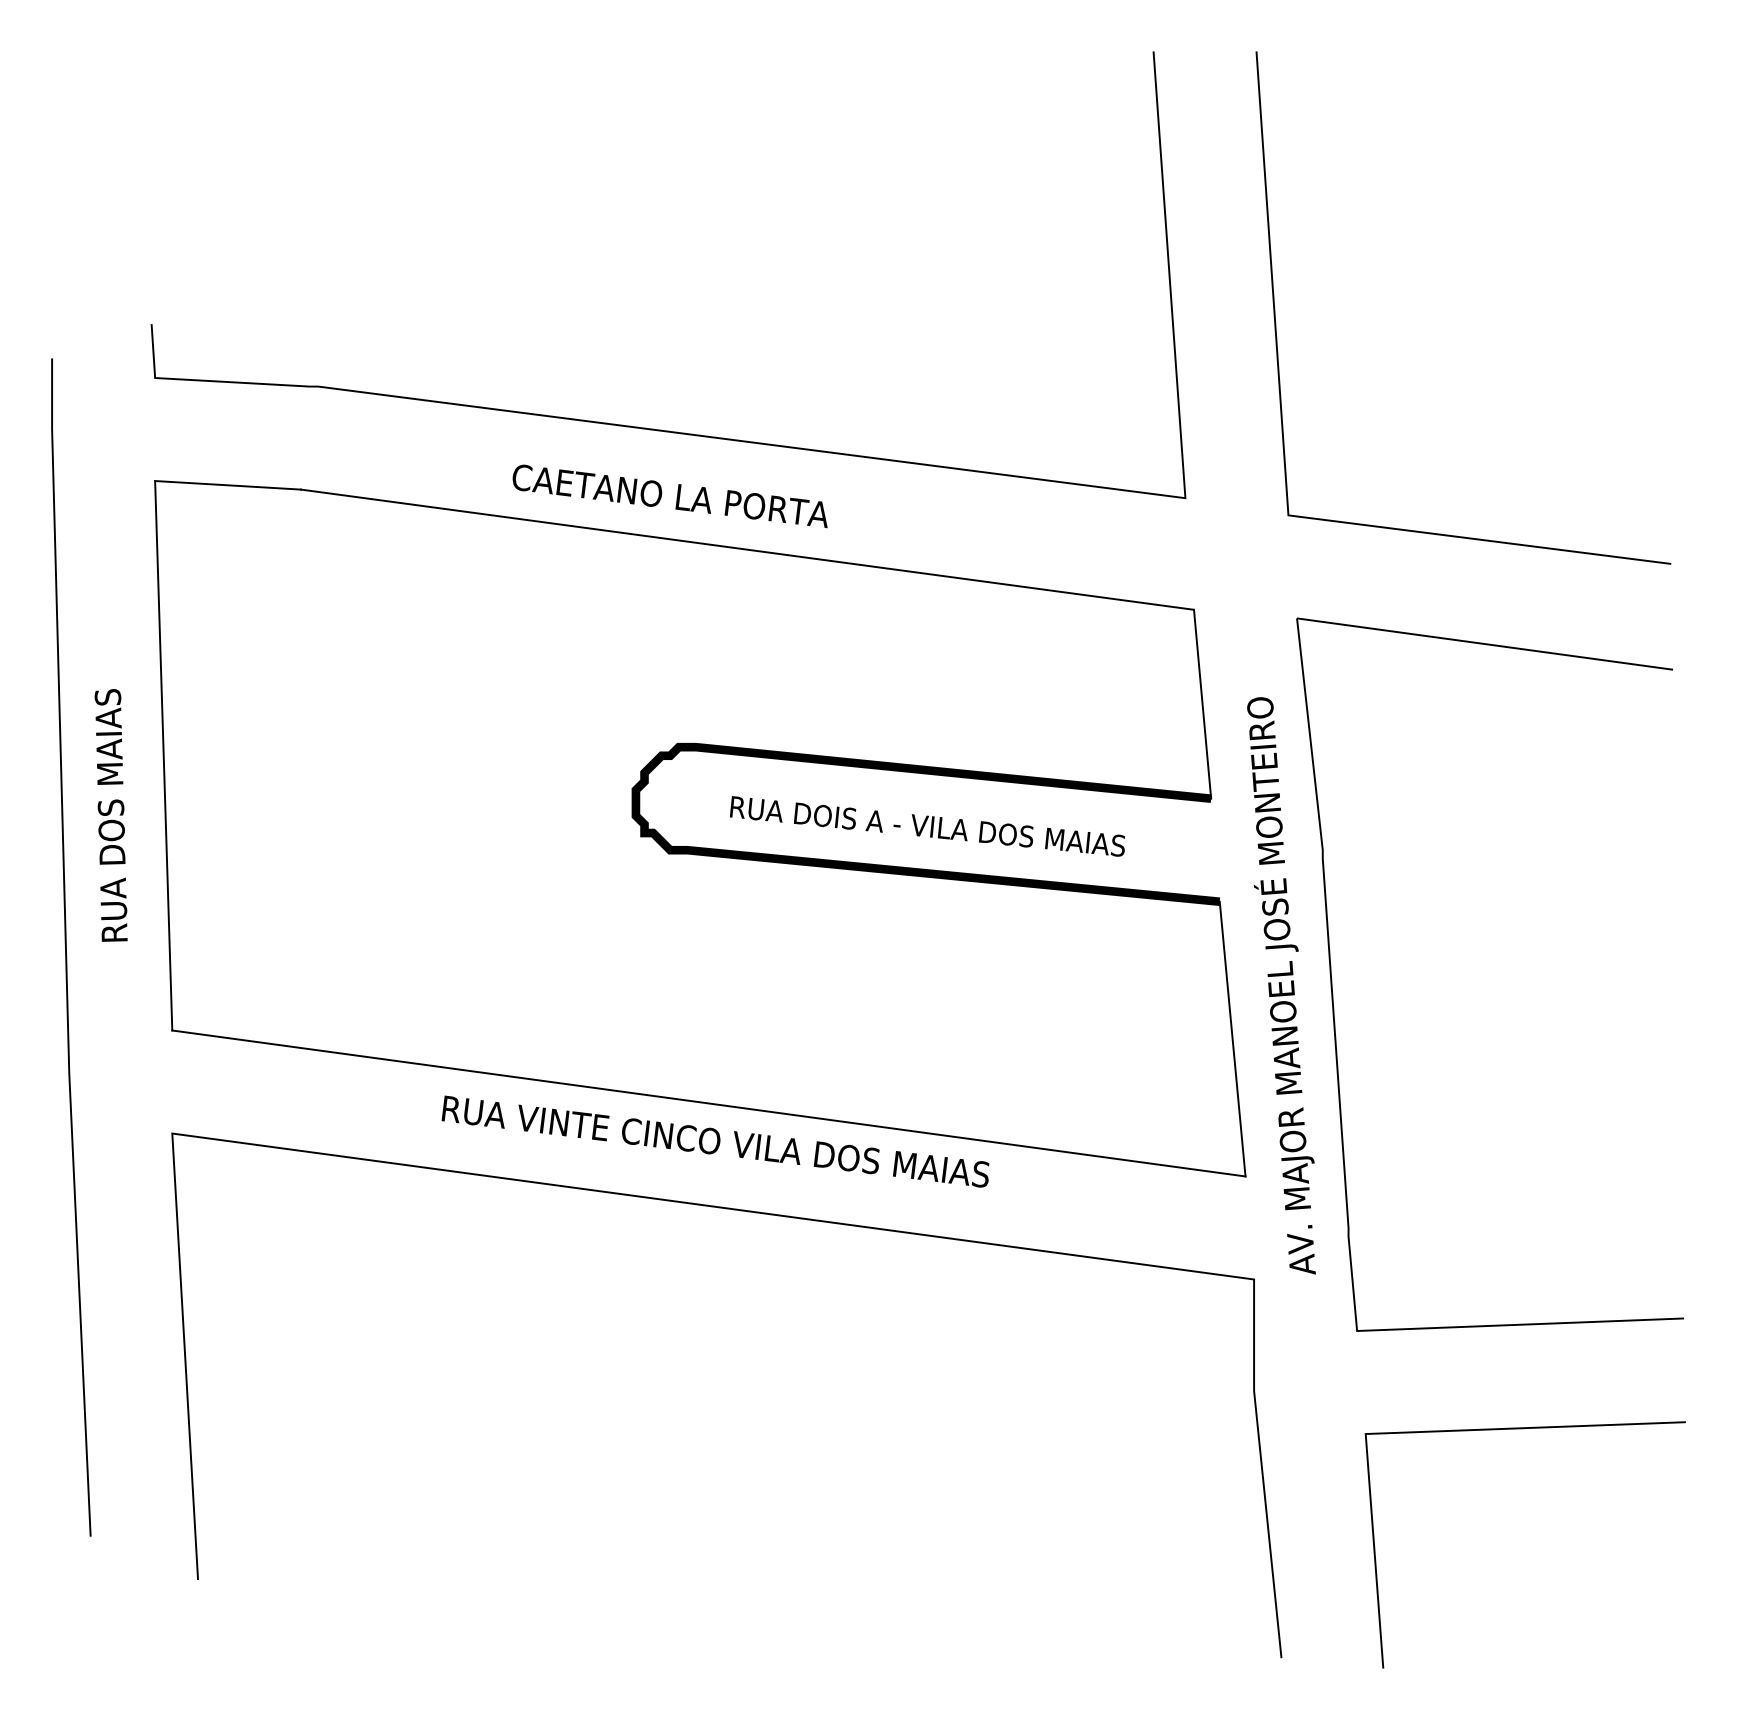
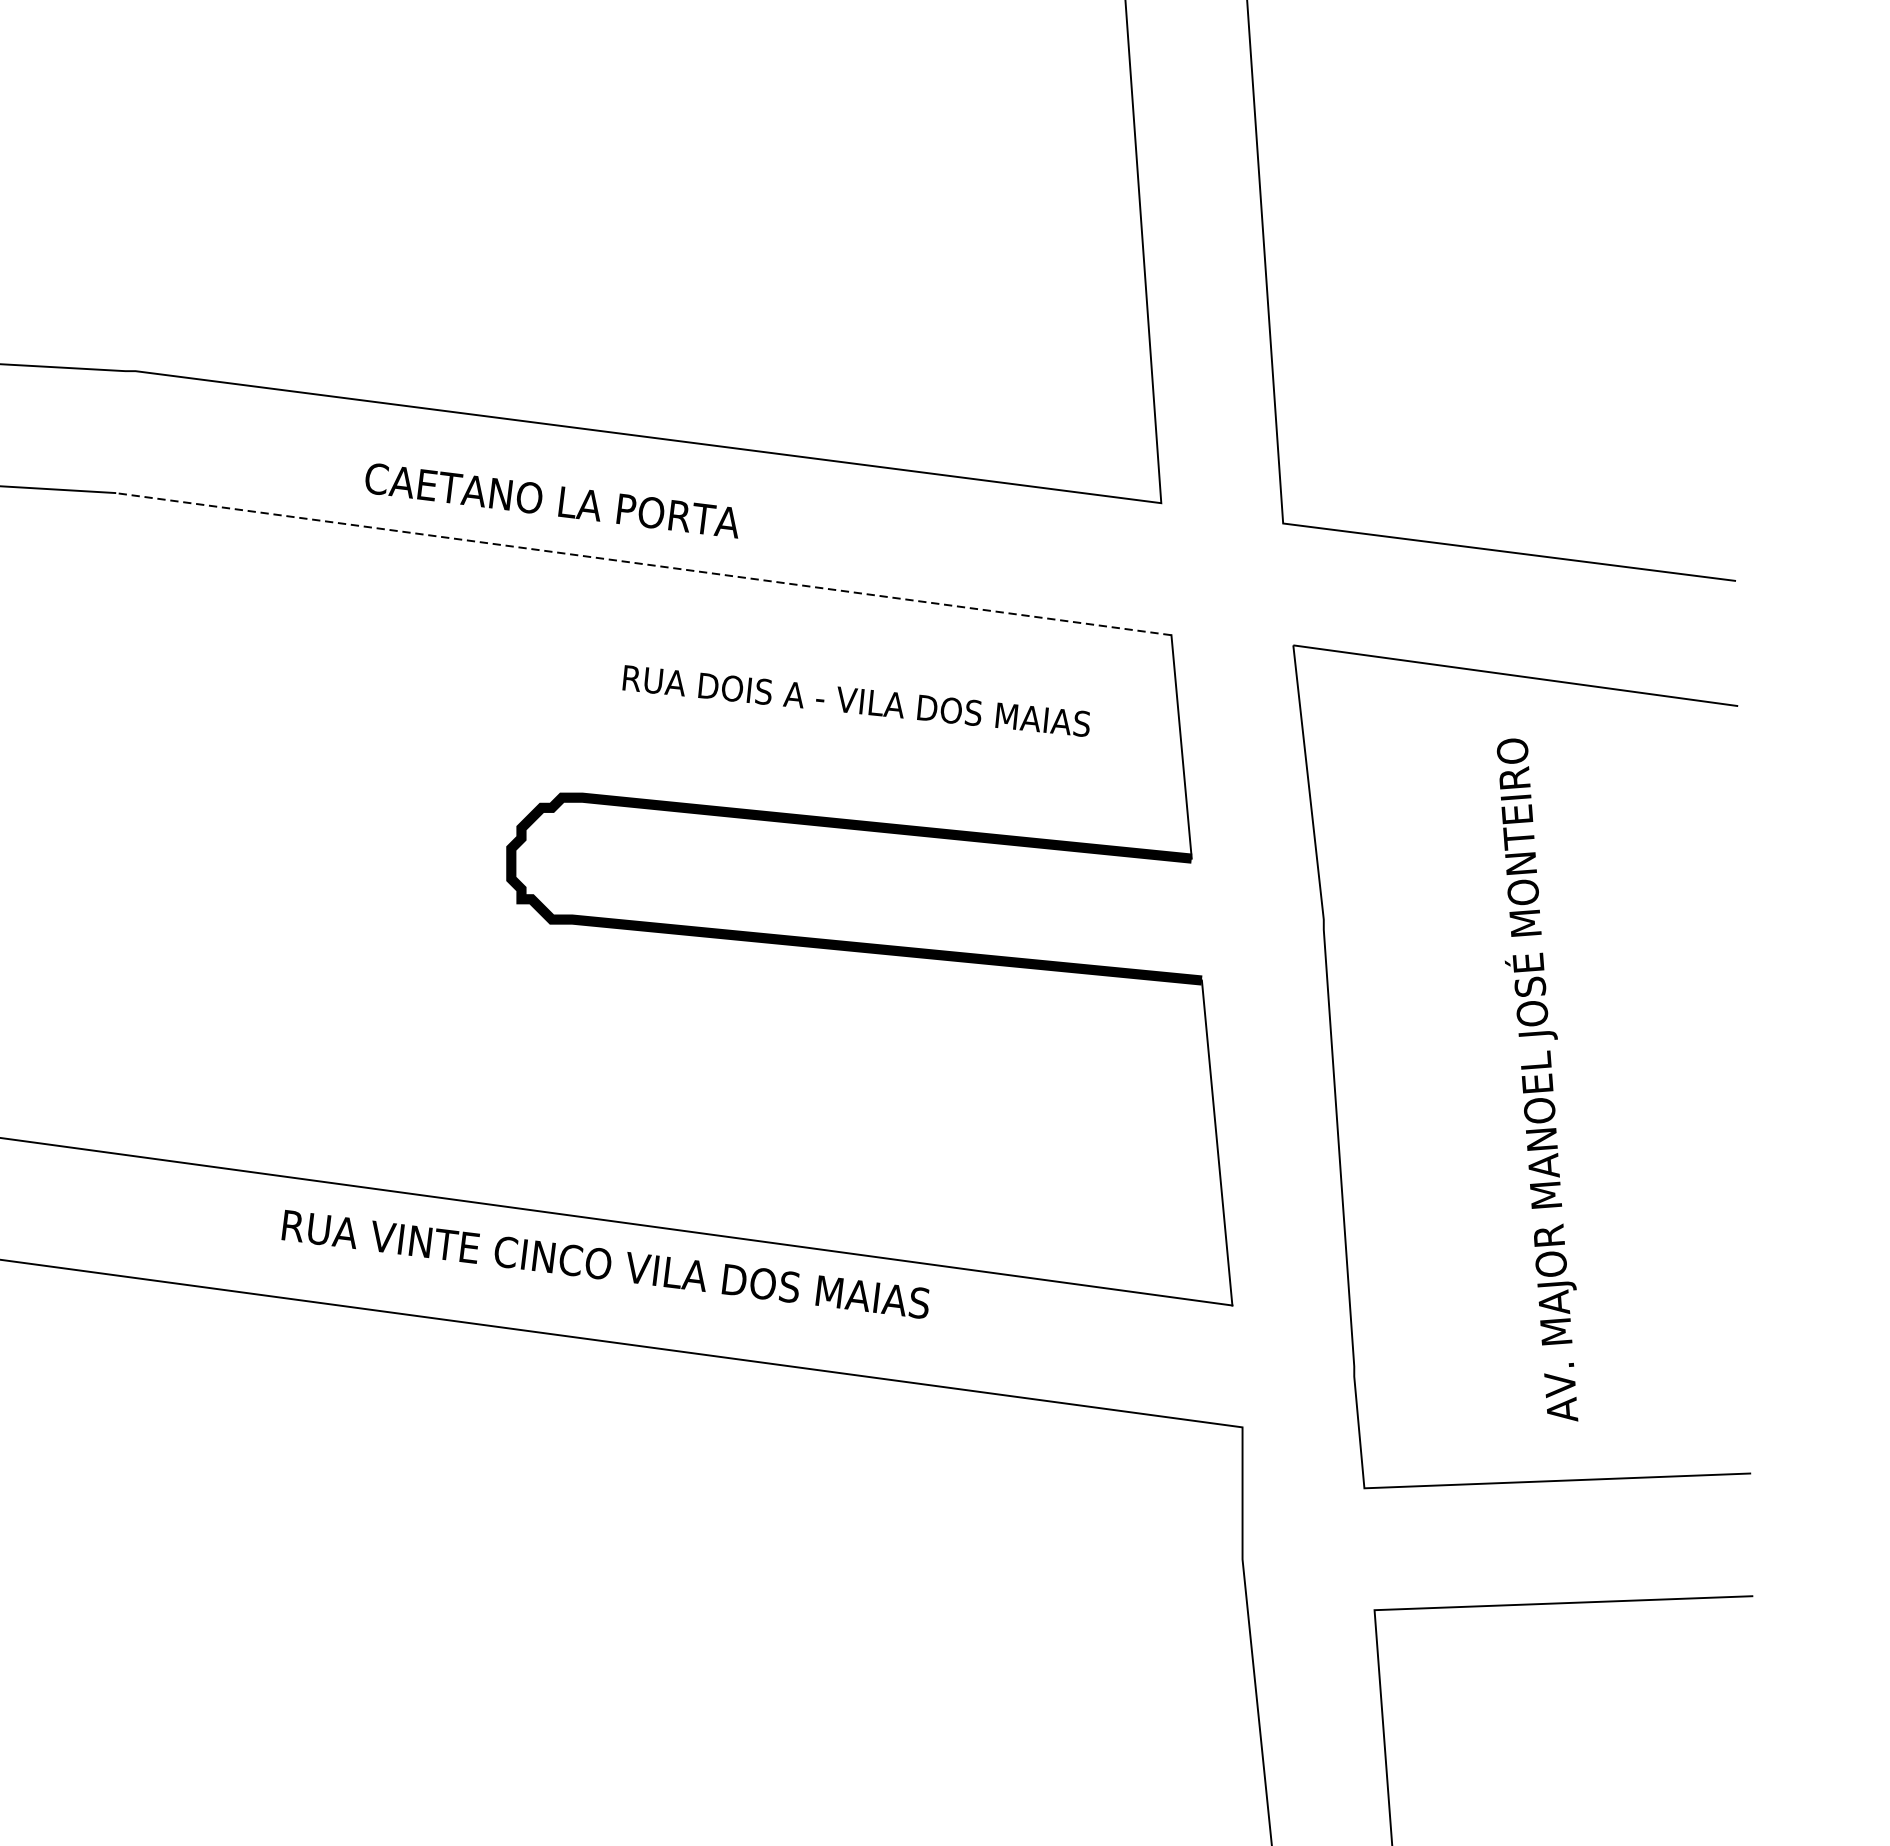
line: (747, 549) -> (643, 563), solid -> dashed
text: (927, 826) -> (856, 701), moved
text: (1281, 985) -> (1537, 1079), moved

